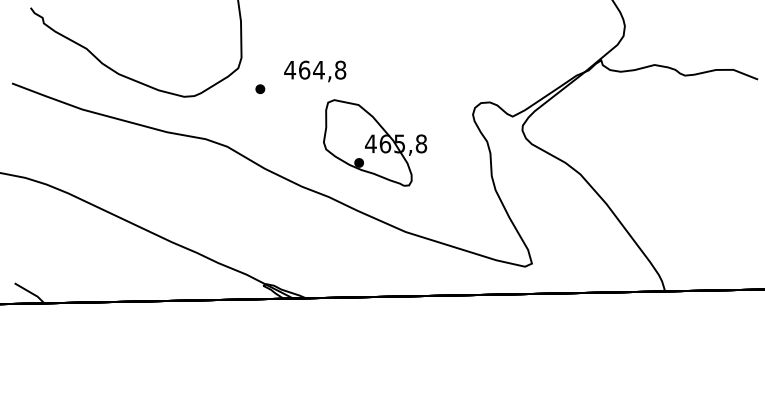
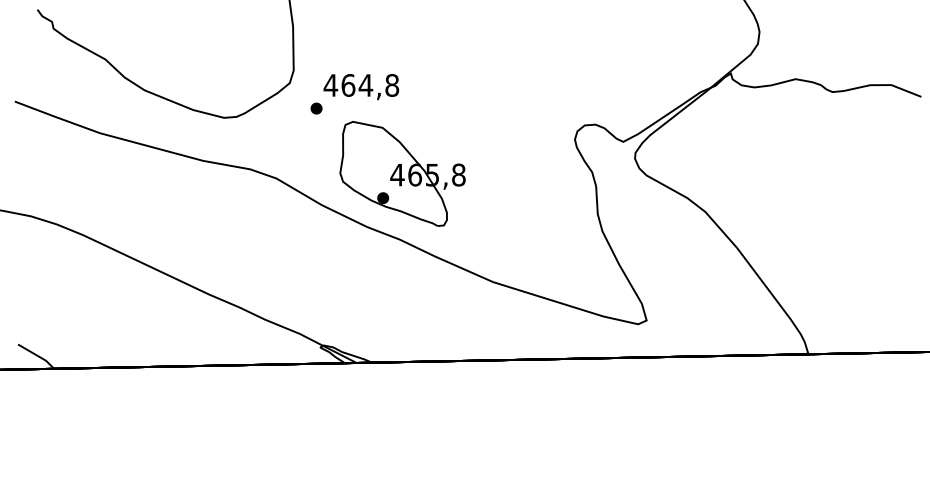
text: (315, 71) -> (361, 87), moved
part: (375, 142) -> (403, 173), moved

